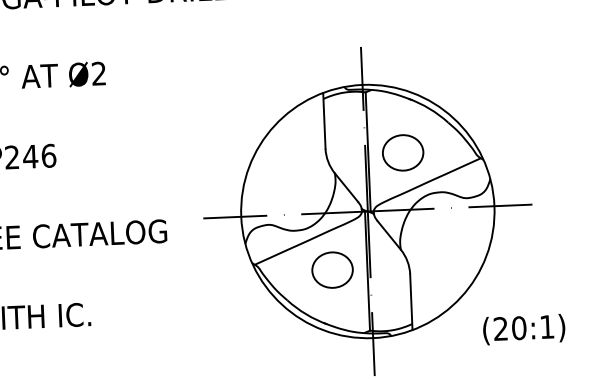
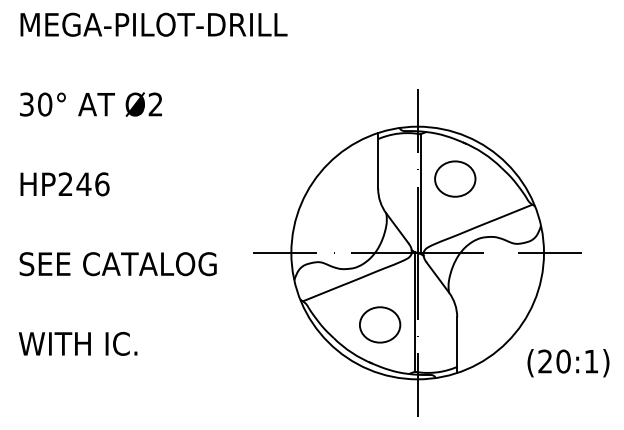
part: (403, 152) -> (455, 178), moved
part: (332, 269) -> (380, 324), moved
text: (524, 329) -> (568, 363), moved

